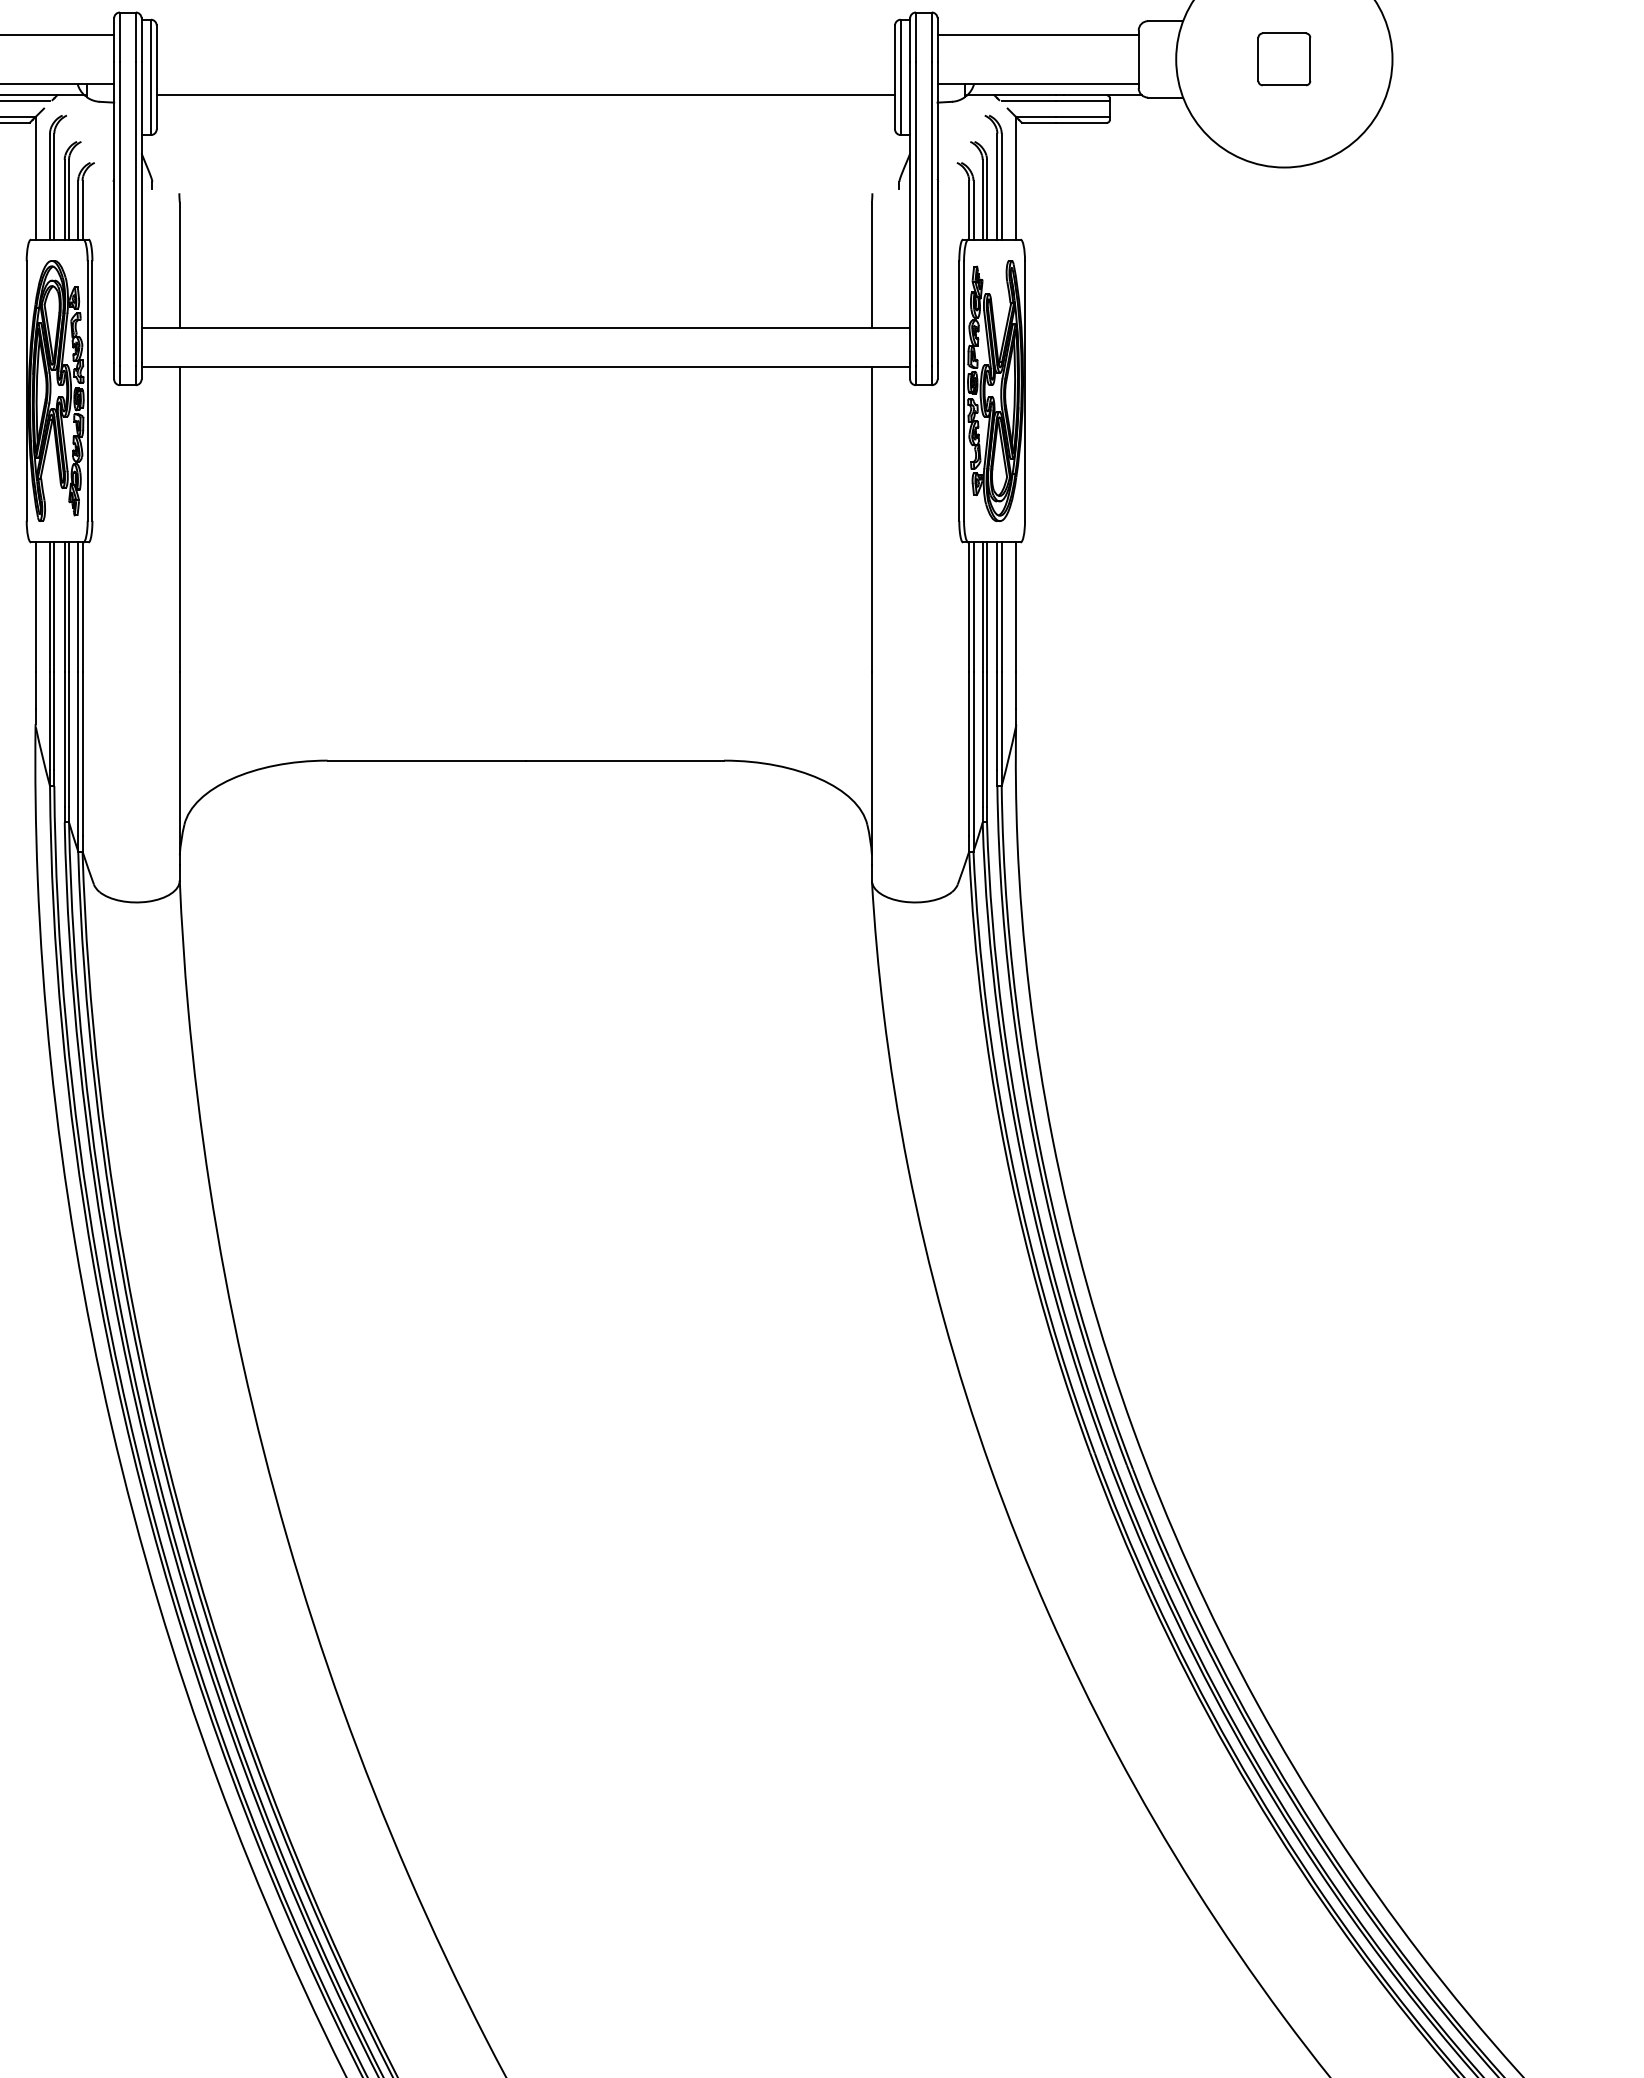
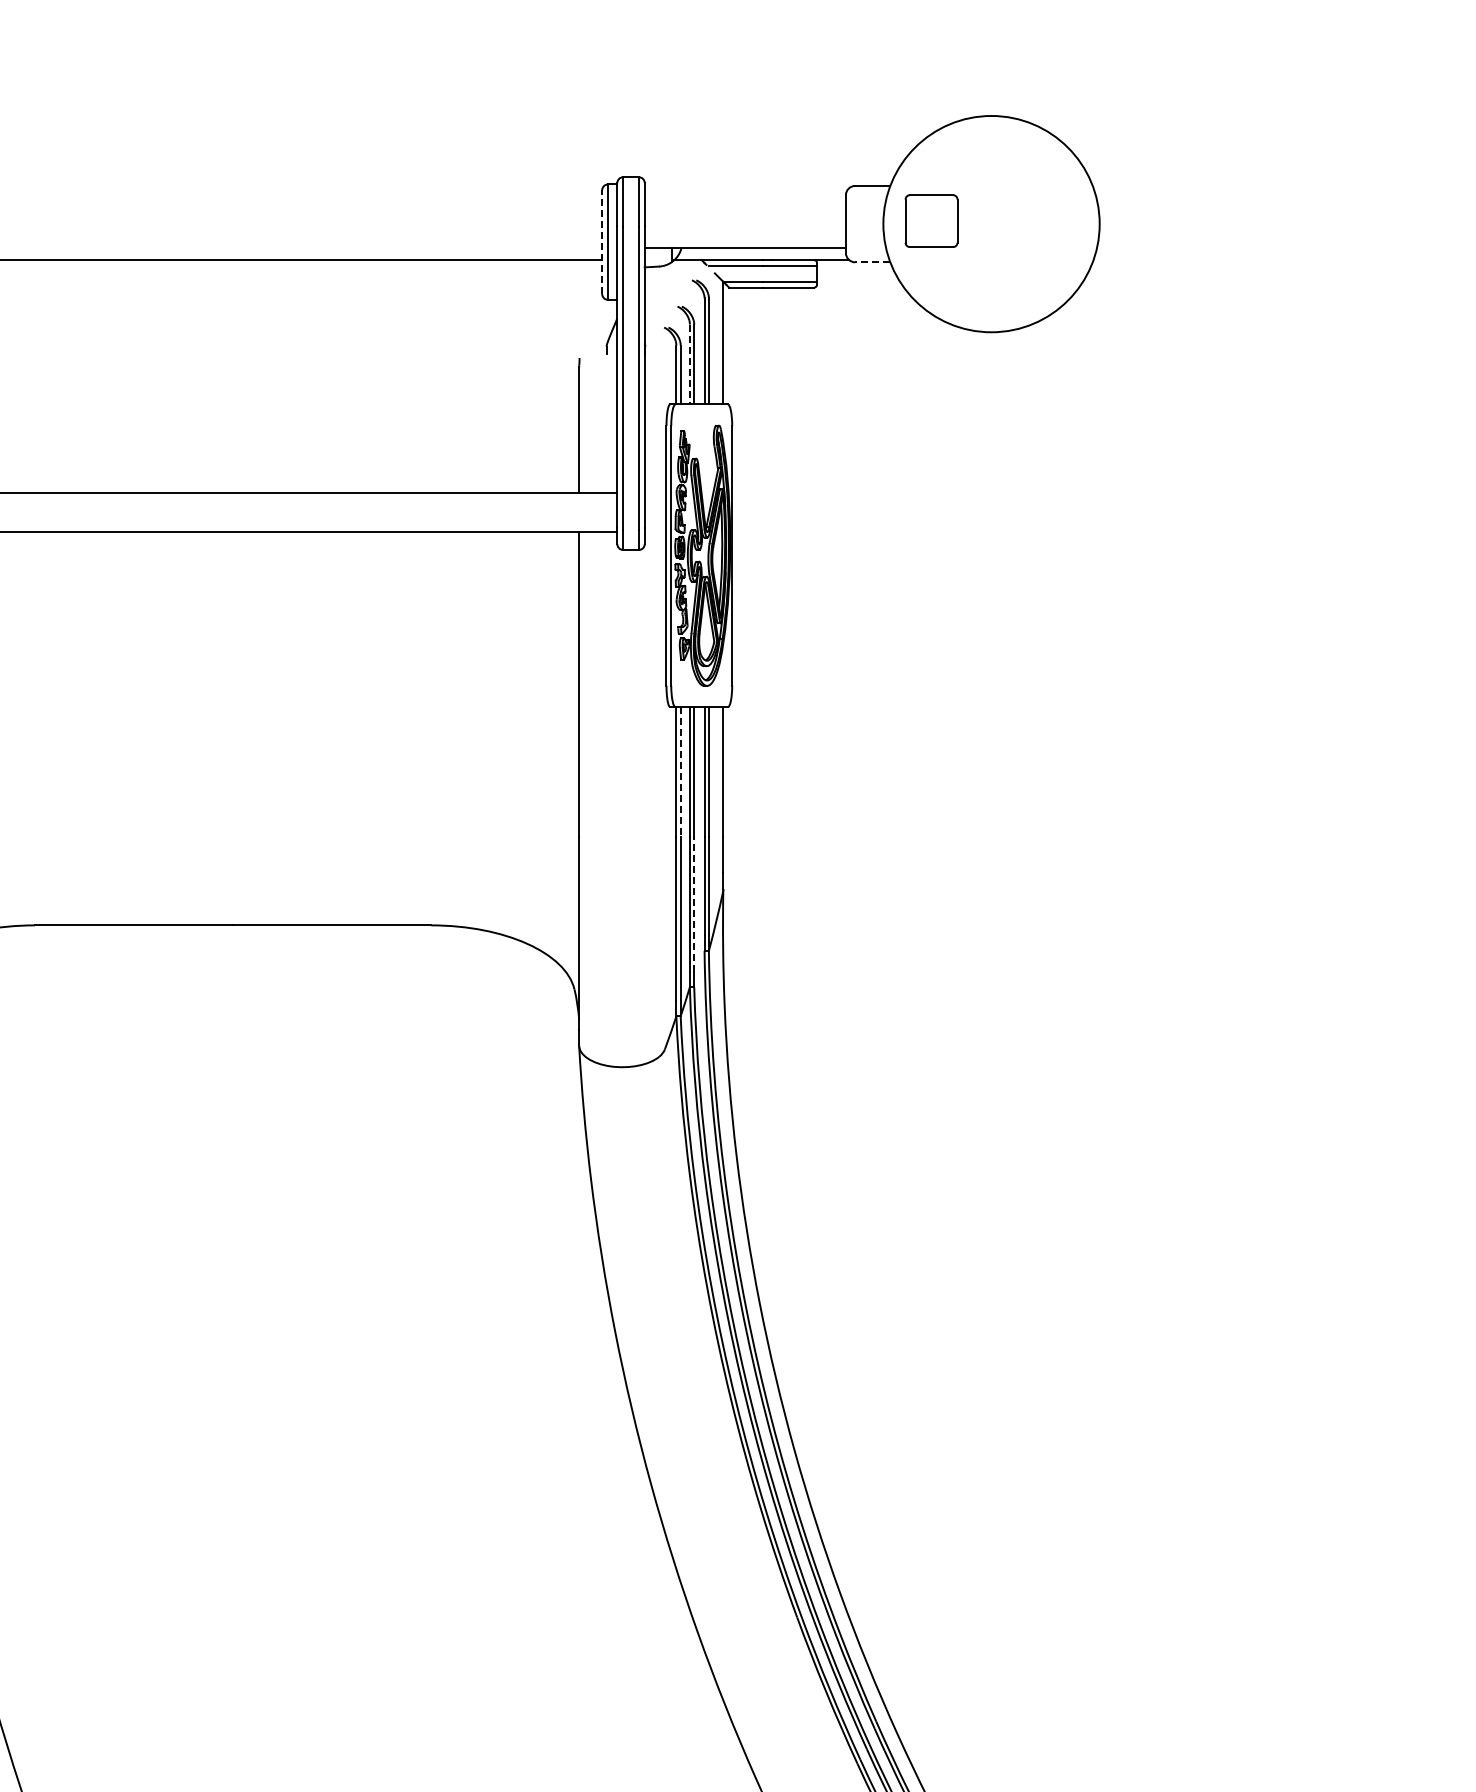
line: (1037, 35) -> (744, 200), removed
part: (1284, 59) -> (931, 221), moved
line: (895, 77) -> (602, 242), solid -> dashed
line: (1165, 97) -> (872, 262), solid -> dashed
line: (982, 199) -> (689, 364), solid -> dashed
line: (973, 607) -> (680, 772), solid -> dashed
line: (987, 739) -> (694, 904), solid -> dashed

